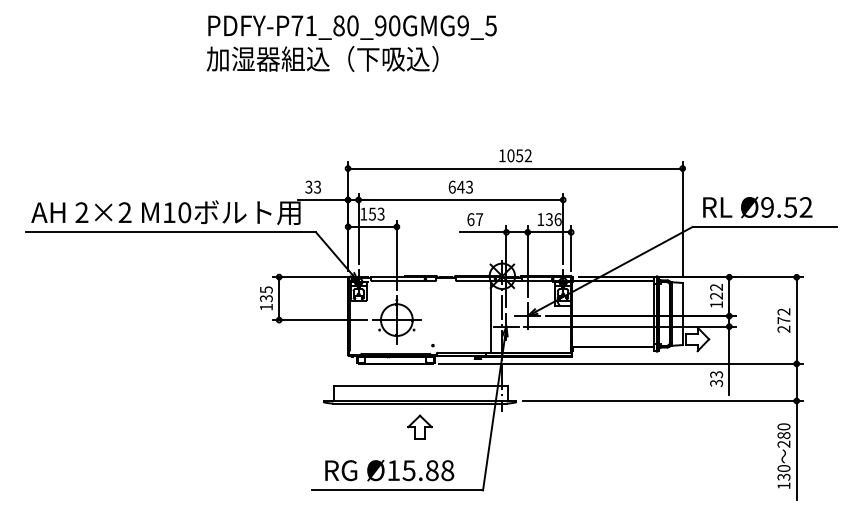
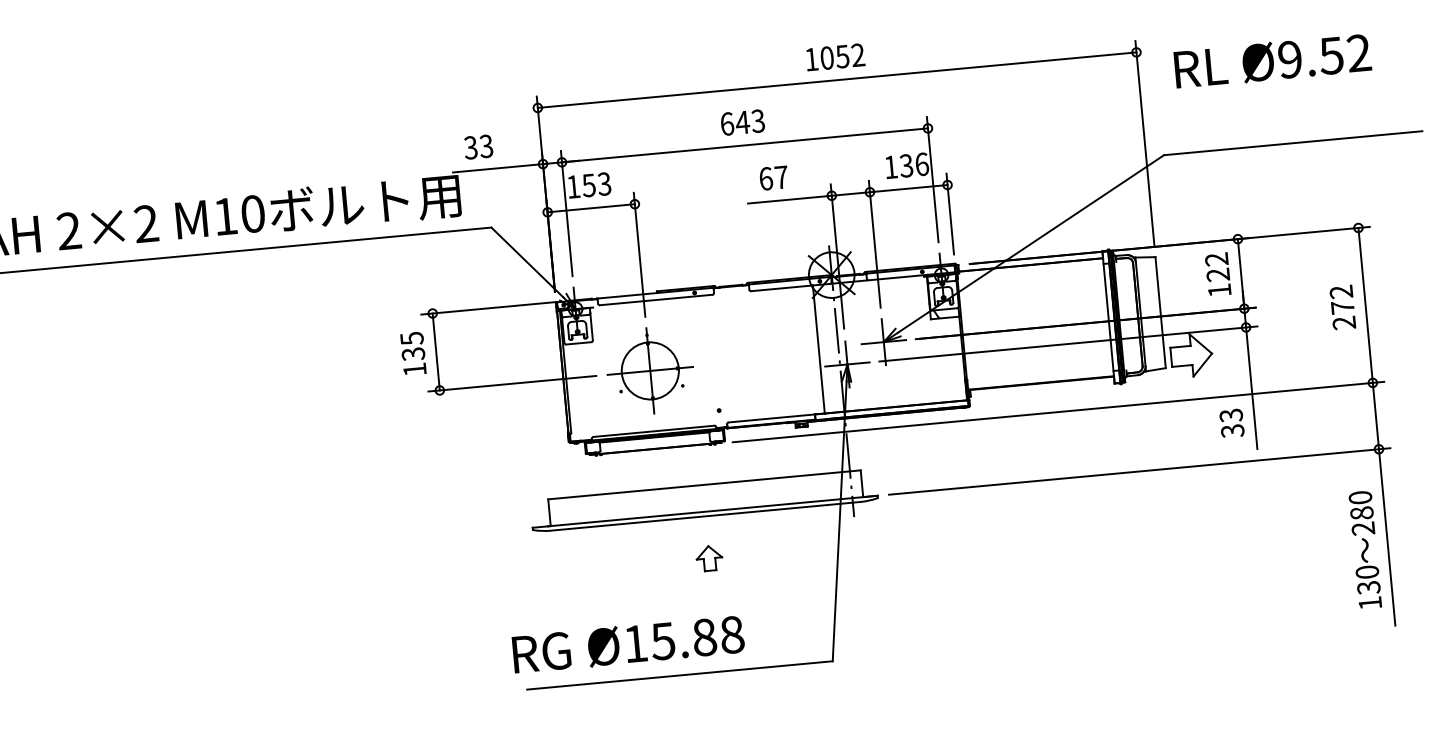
text: (757, 207) -> (1272, 61), moved
part: (419, 426) -> (708, 557), size x0.6
text: (389, 470) -> (628, 644), moved

